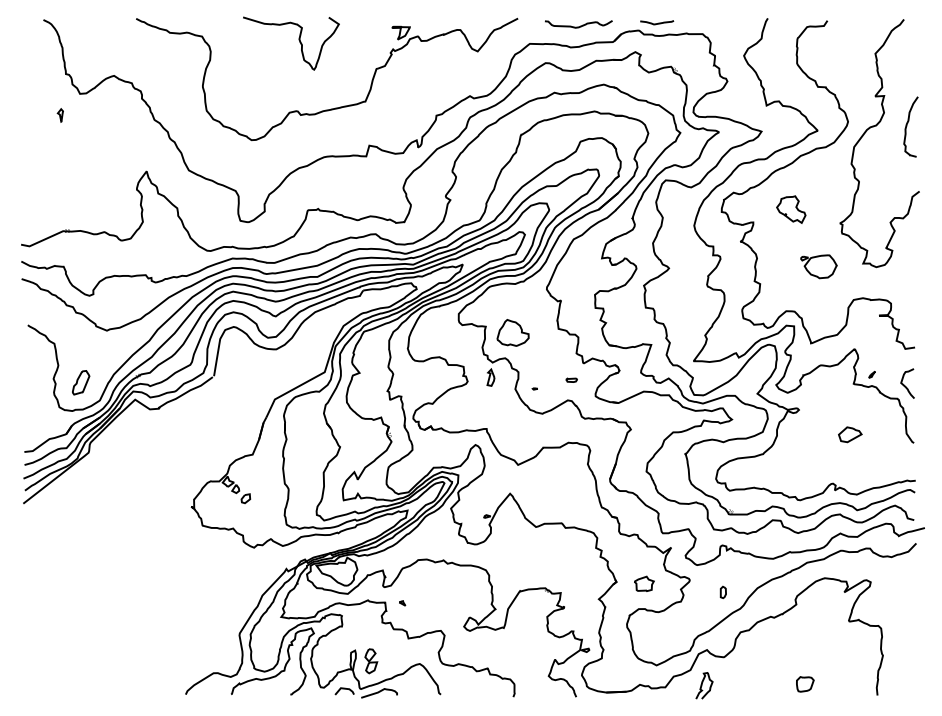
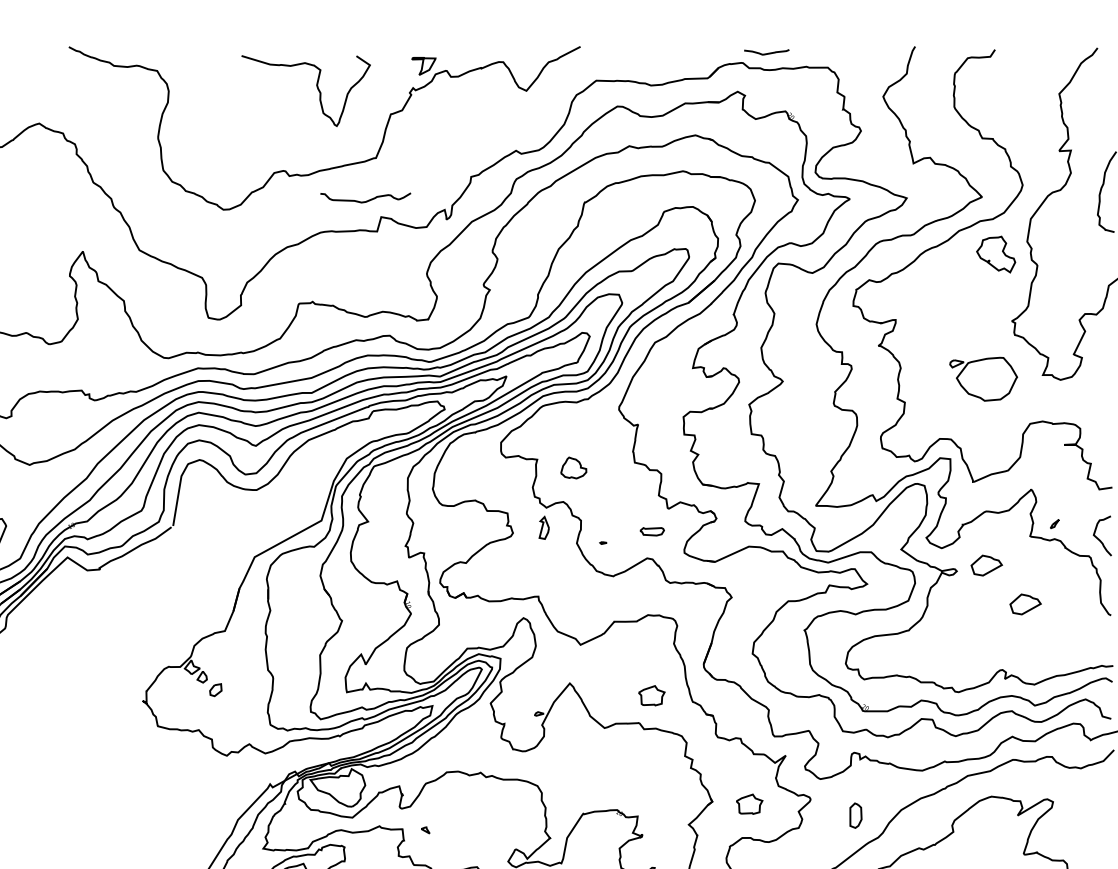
curve: (578, 26) -> (365, 200), moved
curve: (298, 40) -> (315, 86), moved
part: (791, 209) -> (996, 254), moved
part: (818, 266) -> (983, 378), size x1.4
part: (512, 332) -> (573, 467), size x0.6
part: (571, 379) -> (652, 530), size x1.6
part: (821, 405) -> (987, 565), added
part: (571, 502) -> (652, 695), added
part: (722, 592) -> (854, 815), size x1.6

